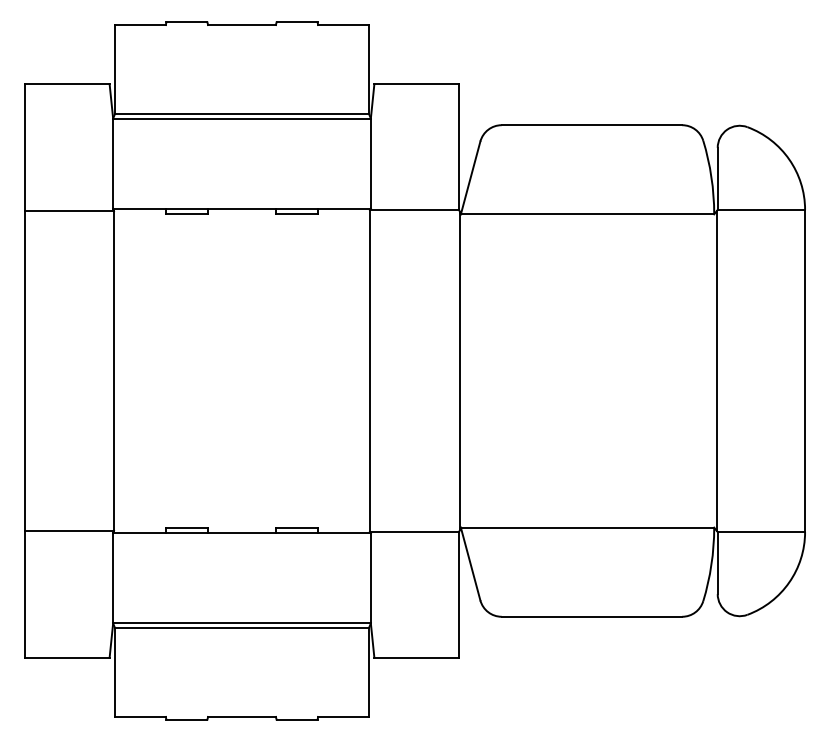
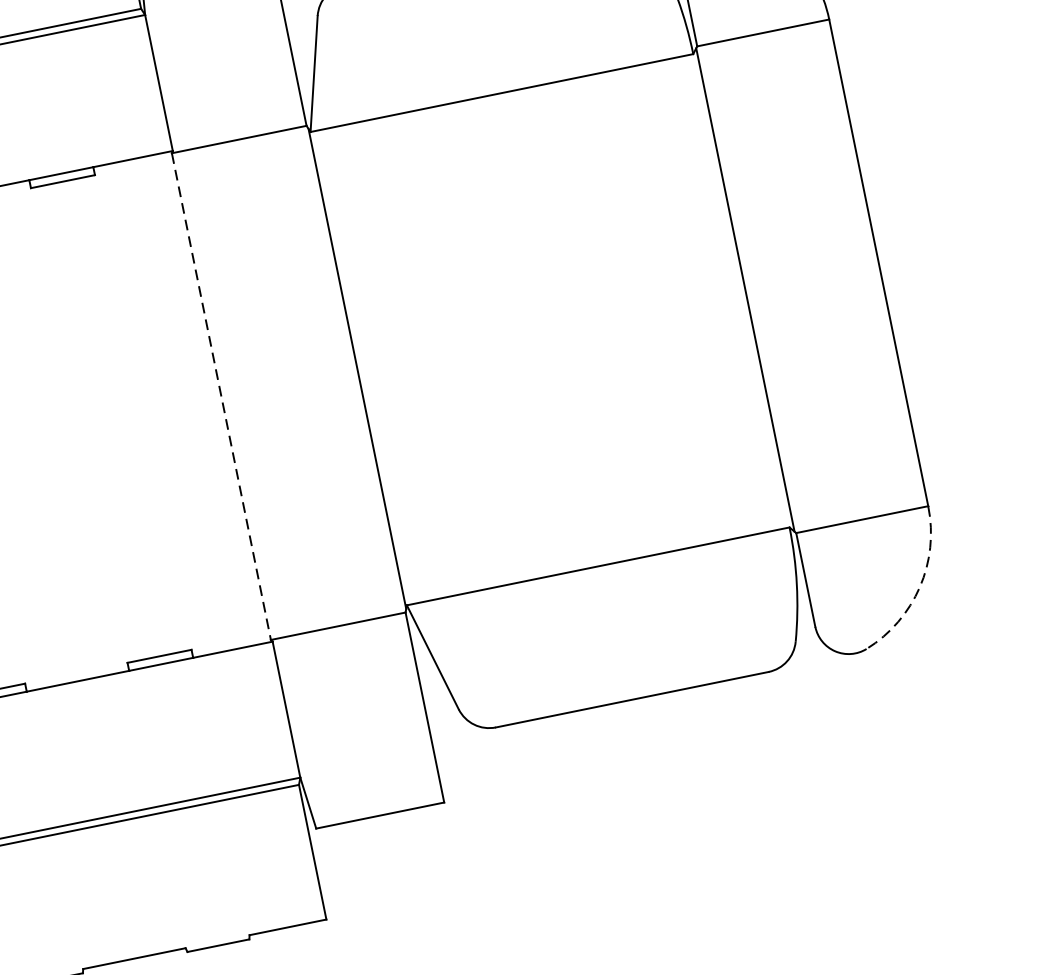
line: (369, 371) -> (220, 397), solid -> dashed
arc: (789, 582) -> (920, 587), solid -> dashed

